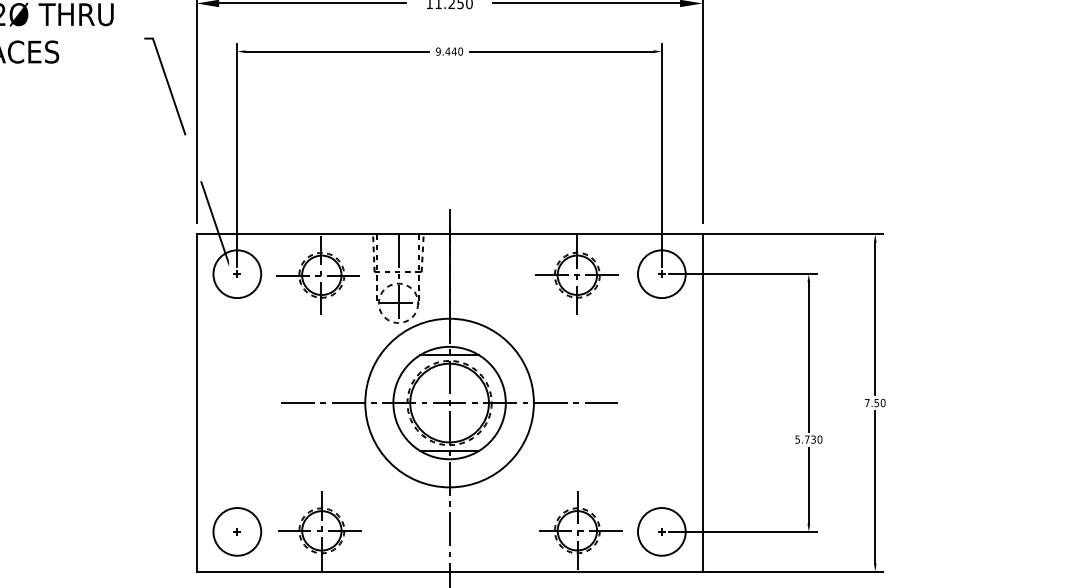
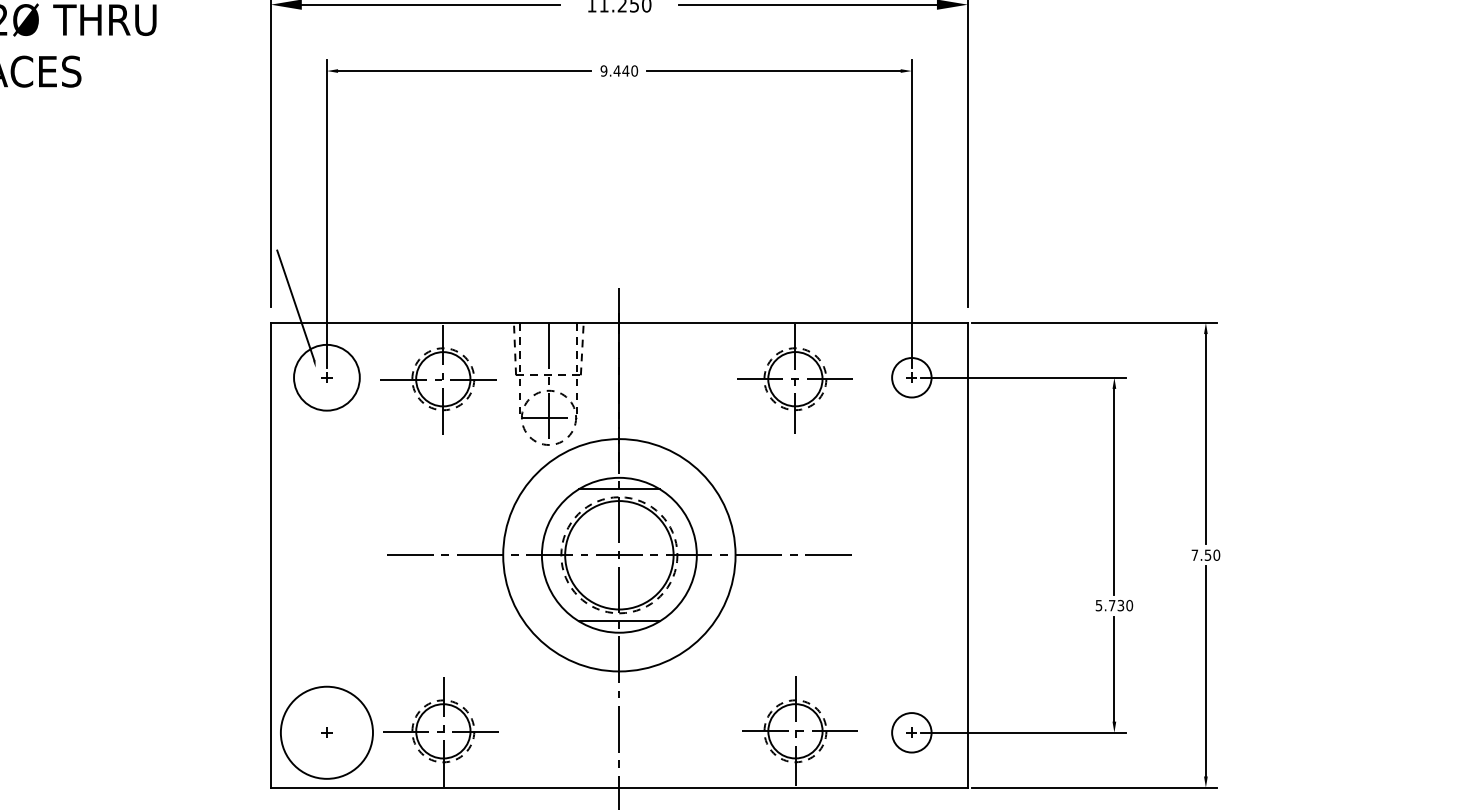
line: (167, 85) -> (230, 117), removed
circle: (661, 274) -> (911, 378), size x0.6
circle: (237, 531) -> (327, 732), size x1.4
circle: (661, 531) -> (911, 732), size x0.6

